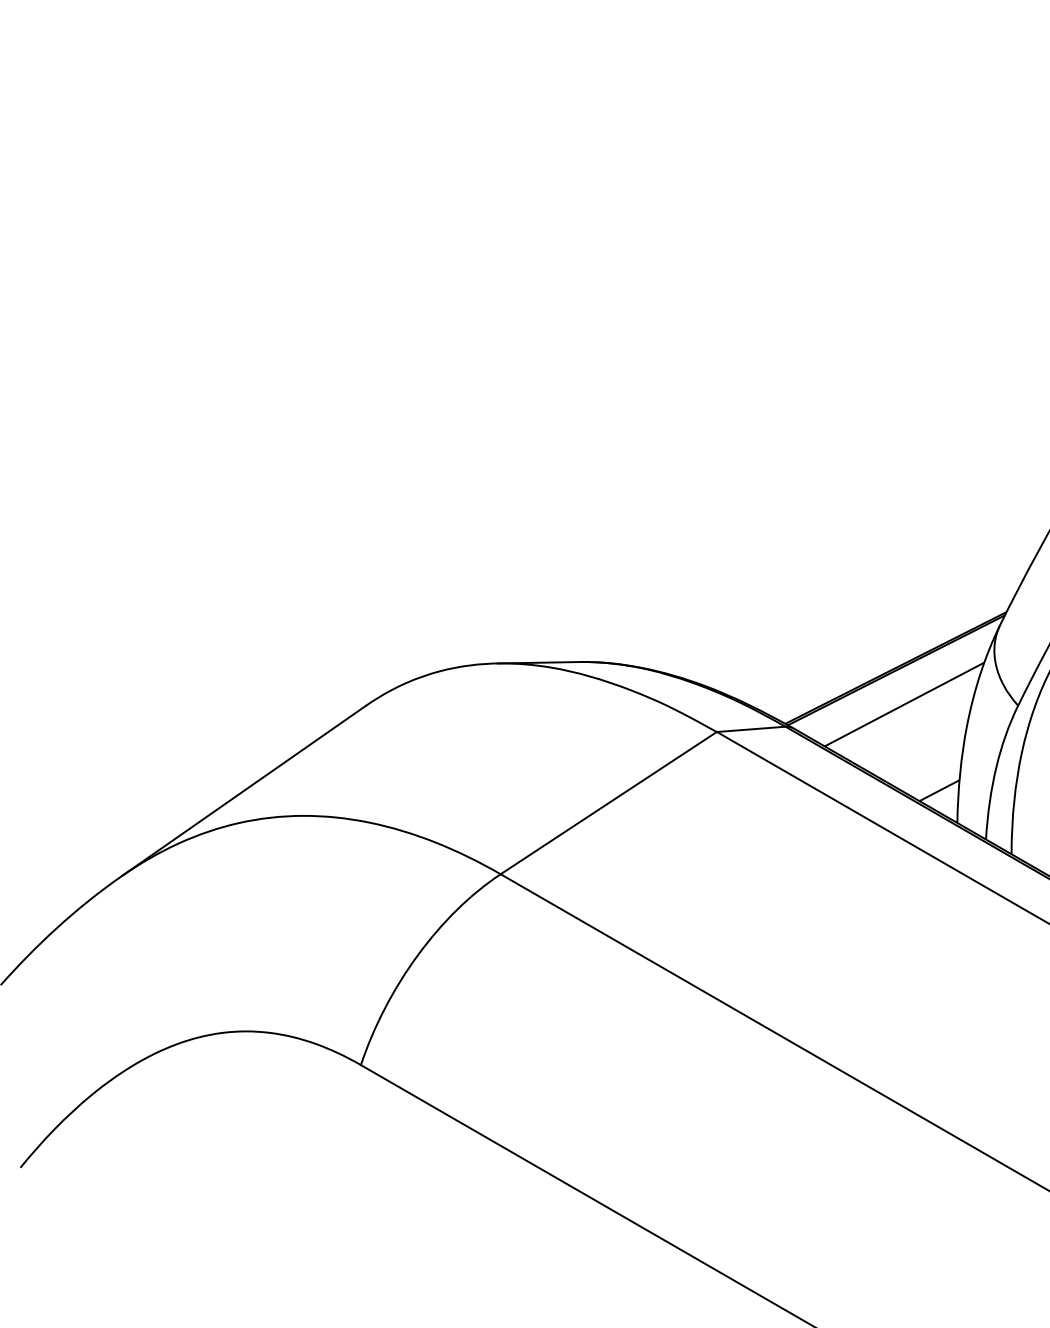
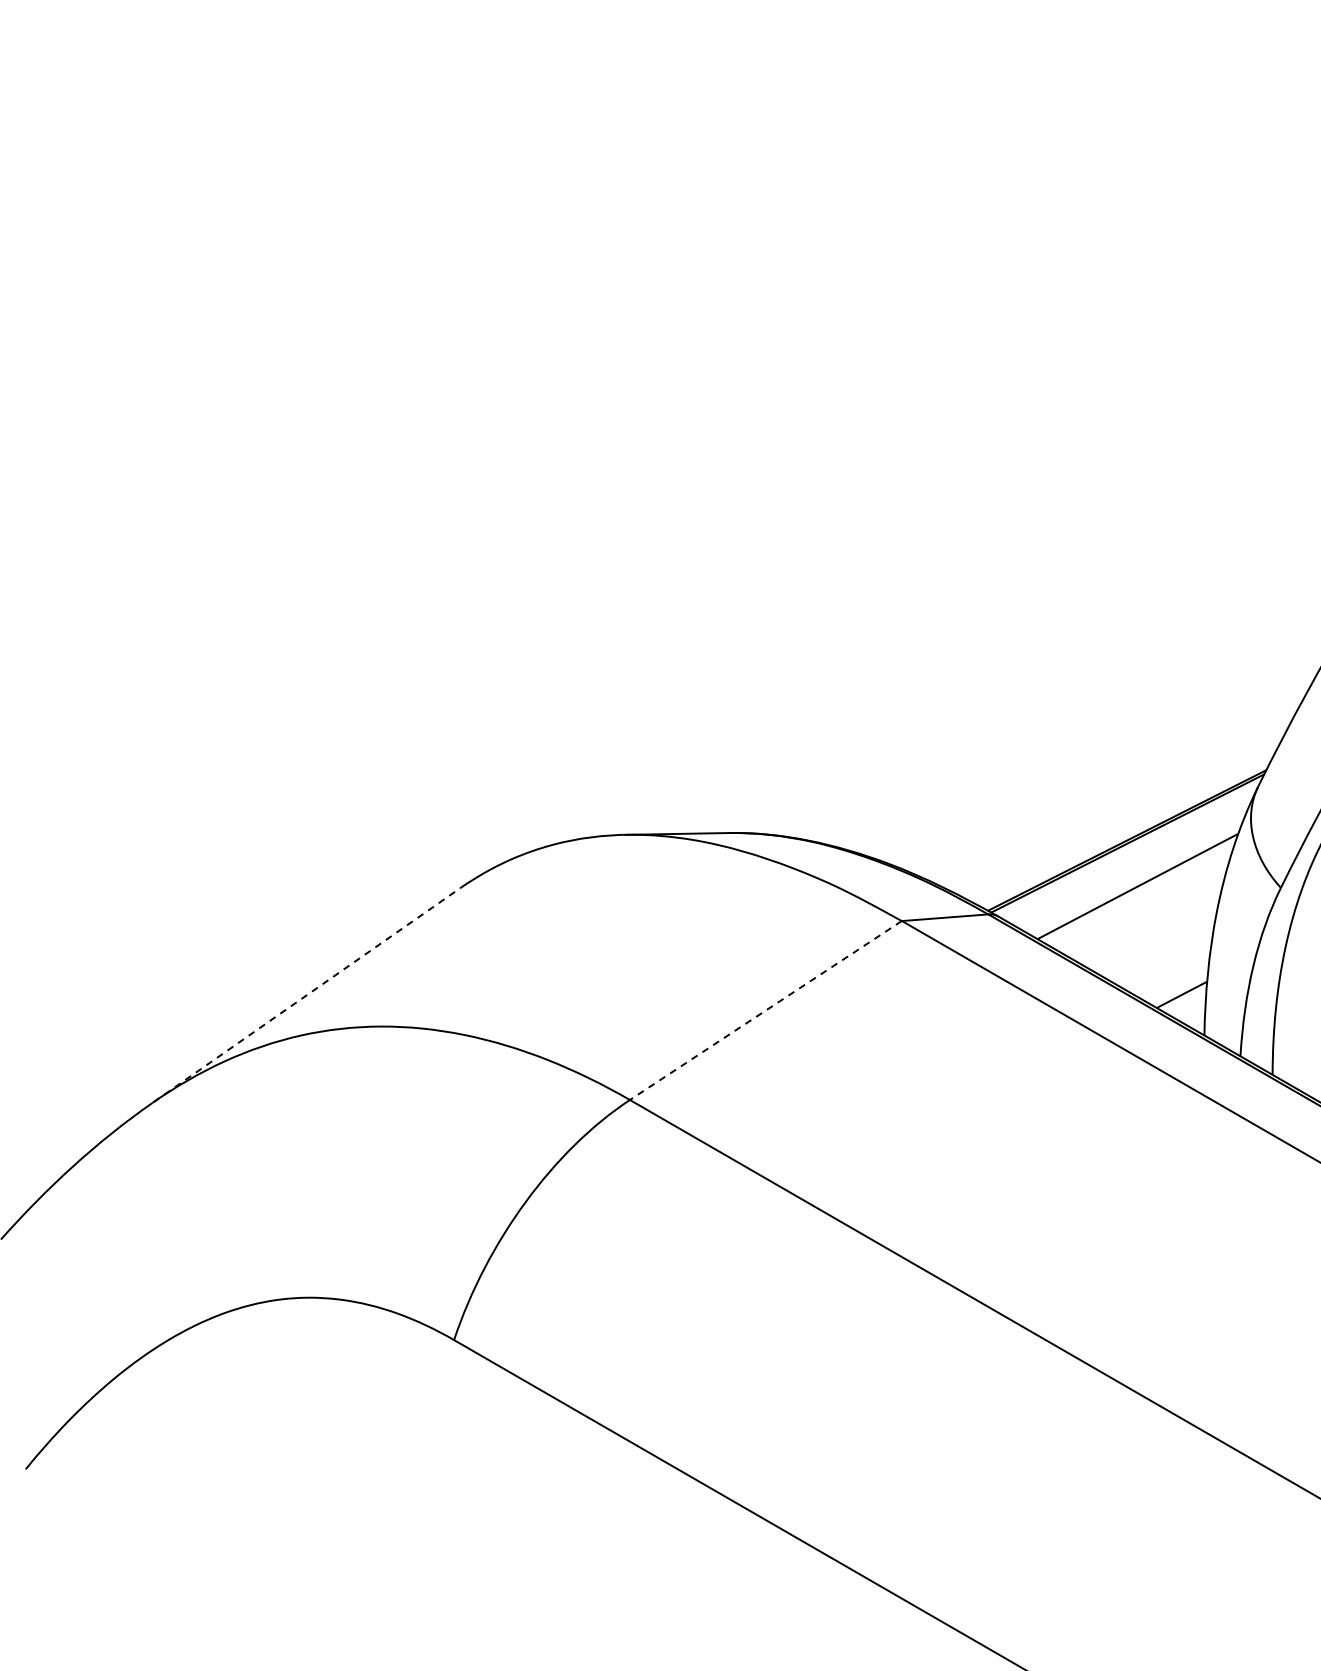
line: (243, 791) -> (306, 995), solid -> dashed
line: (608, 803) -> (765, 1010), solid -> dashed

